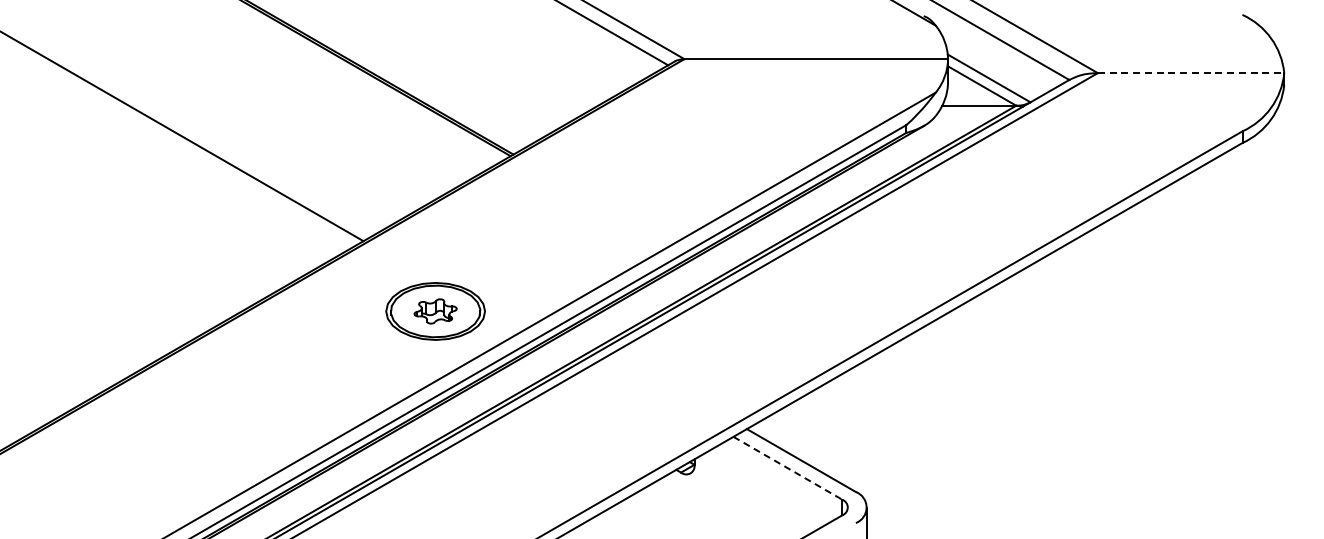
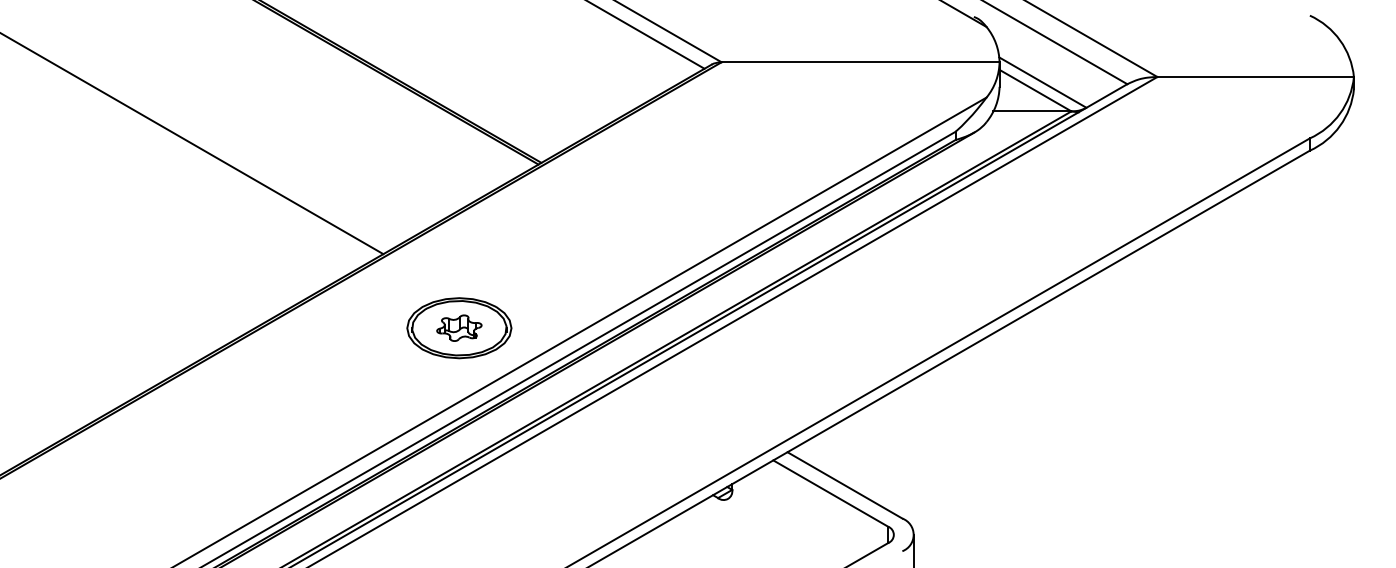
line: (1191, 73) -> (1256, 77), dashed -> solid
line: (787, 468) -> (830, 493), dashed -> solid

